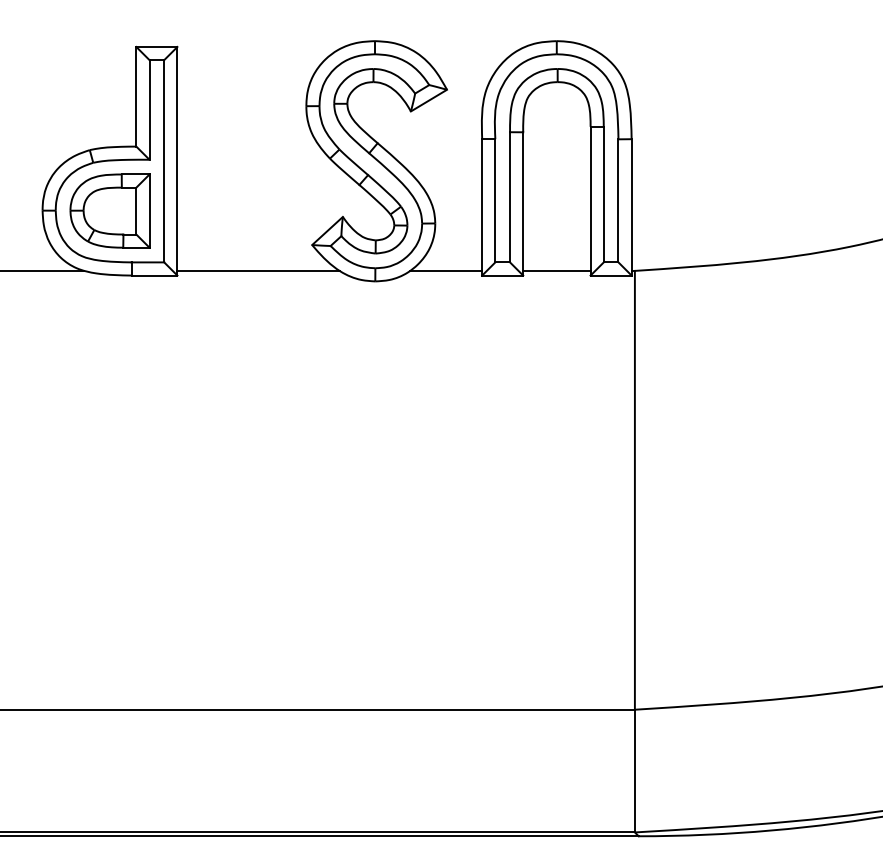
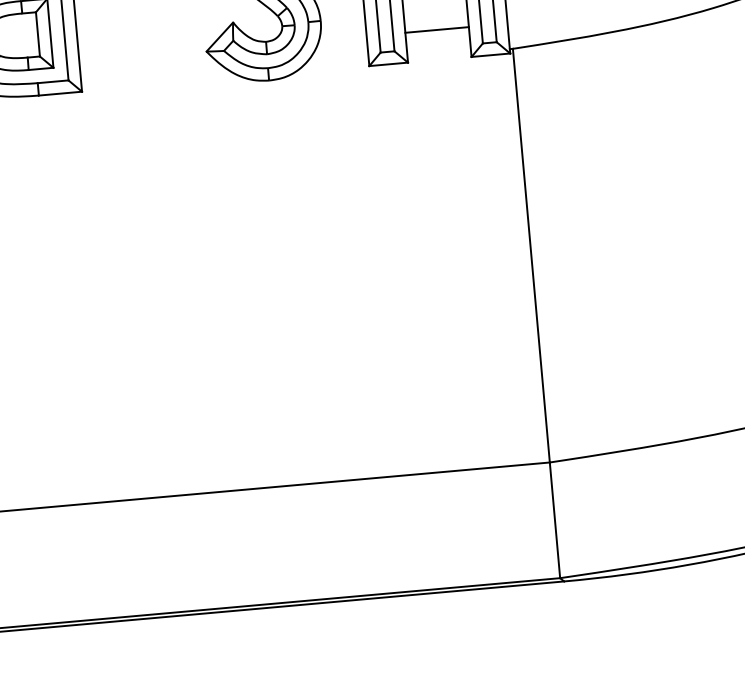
line: (258, 270) -> (158, 80), removed
line: (446, 270) -> (335, 64), removed
line: (556, 270) -> (436, 29), moved

